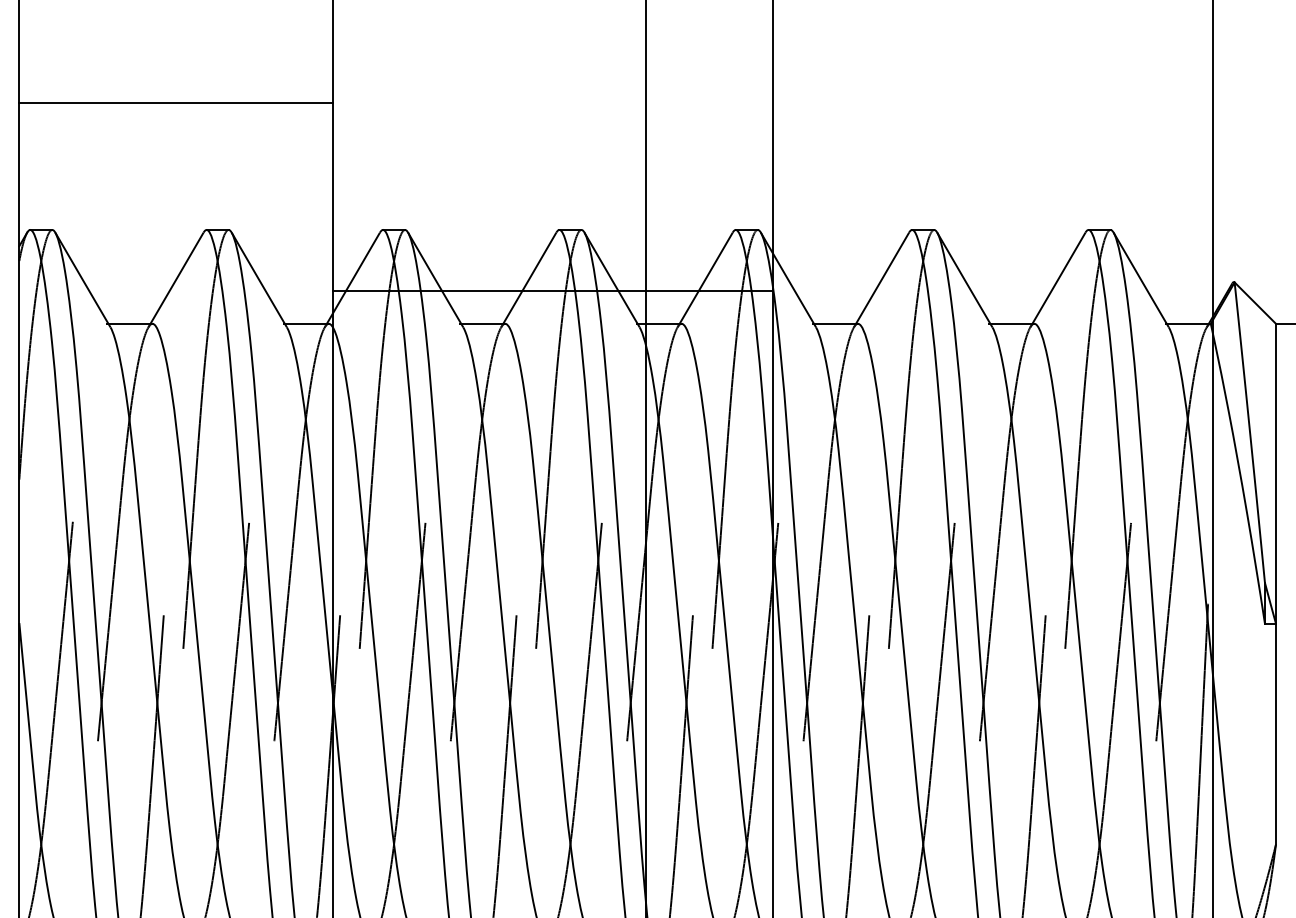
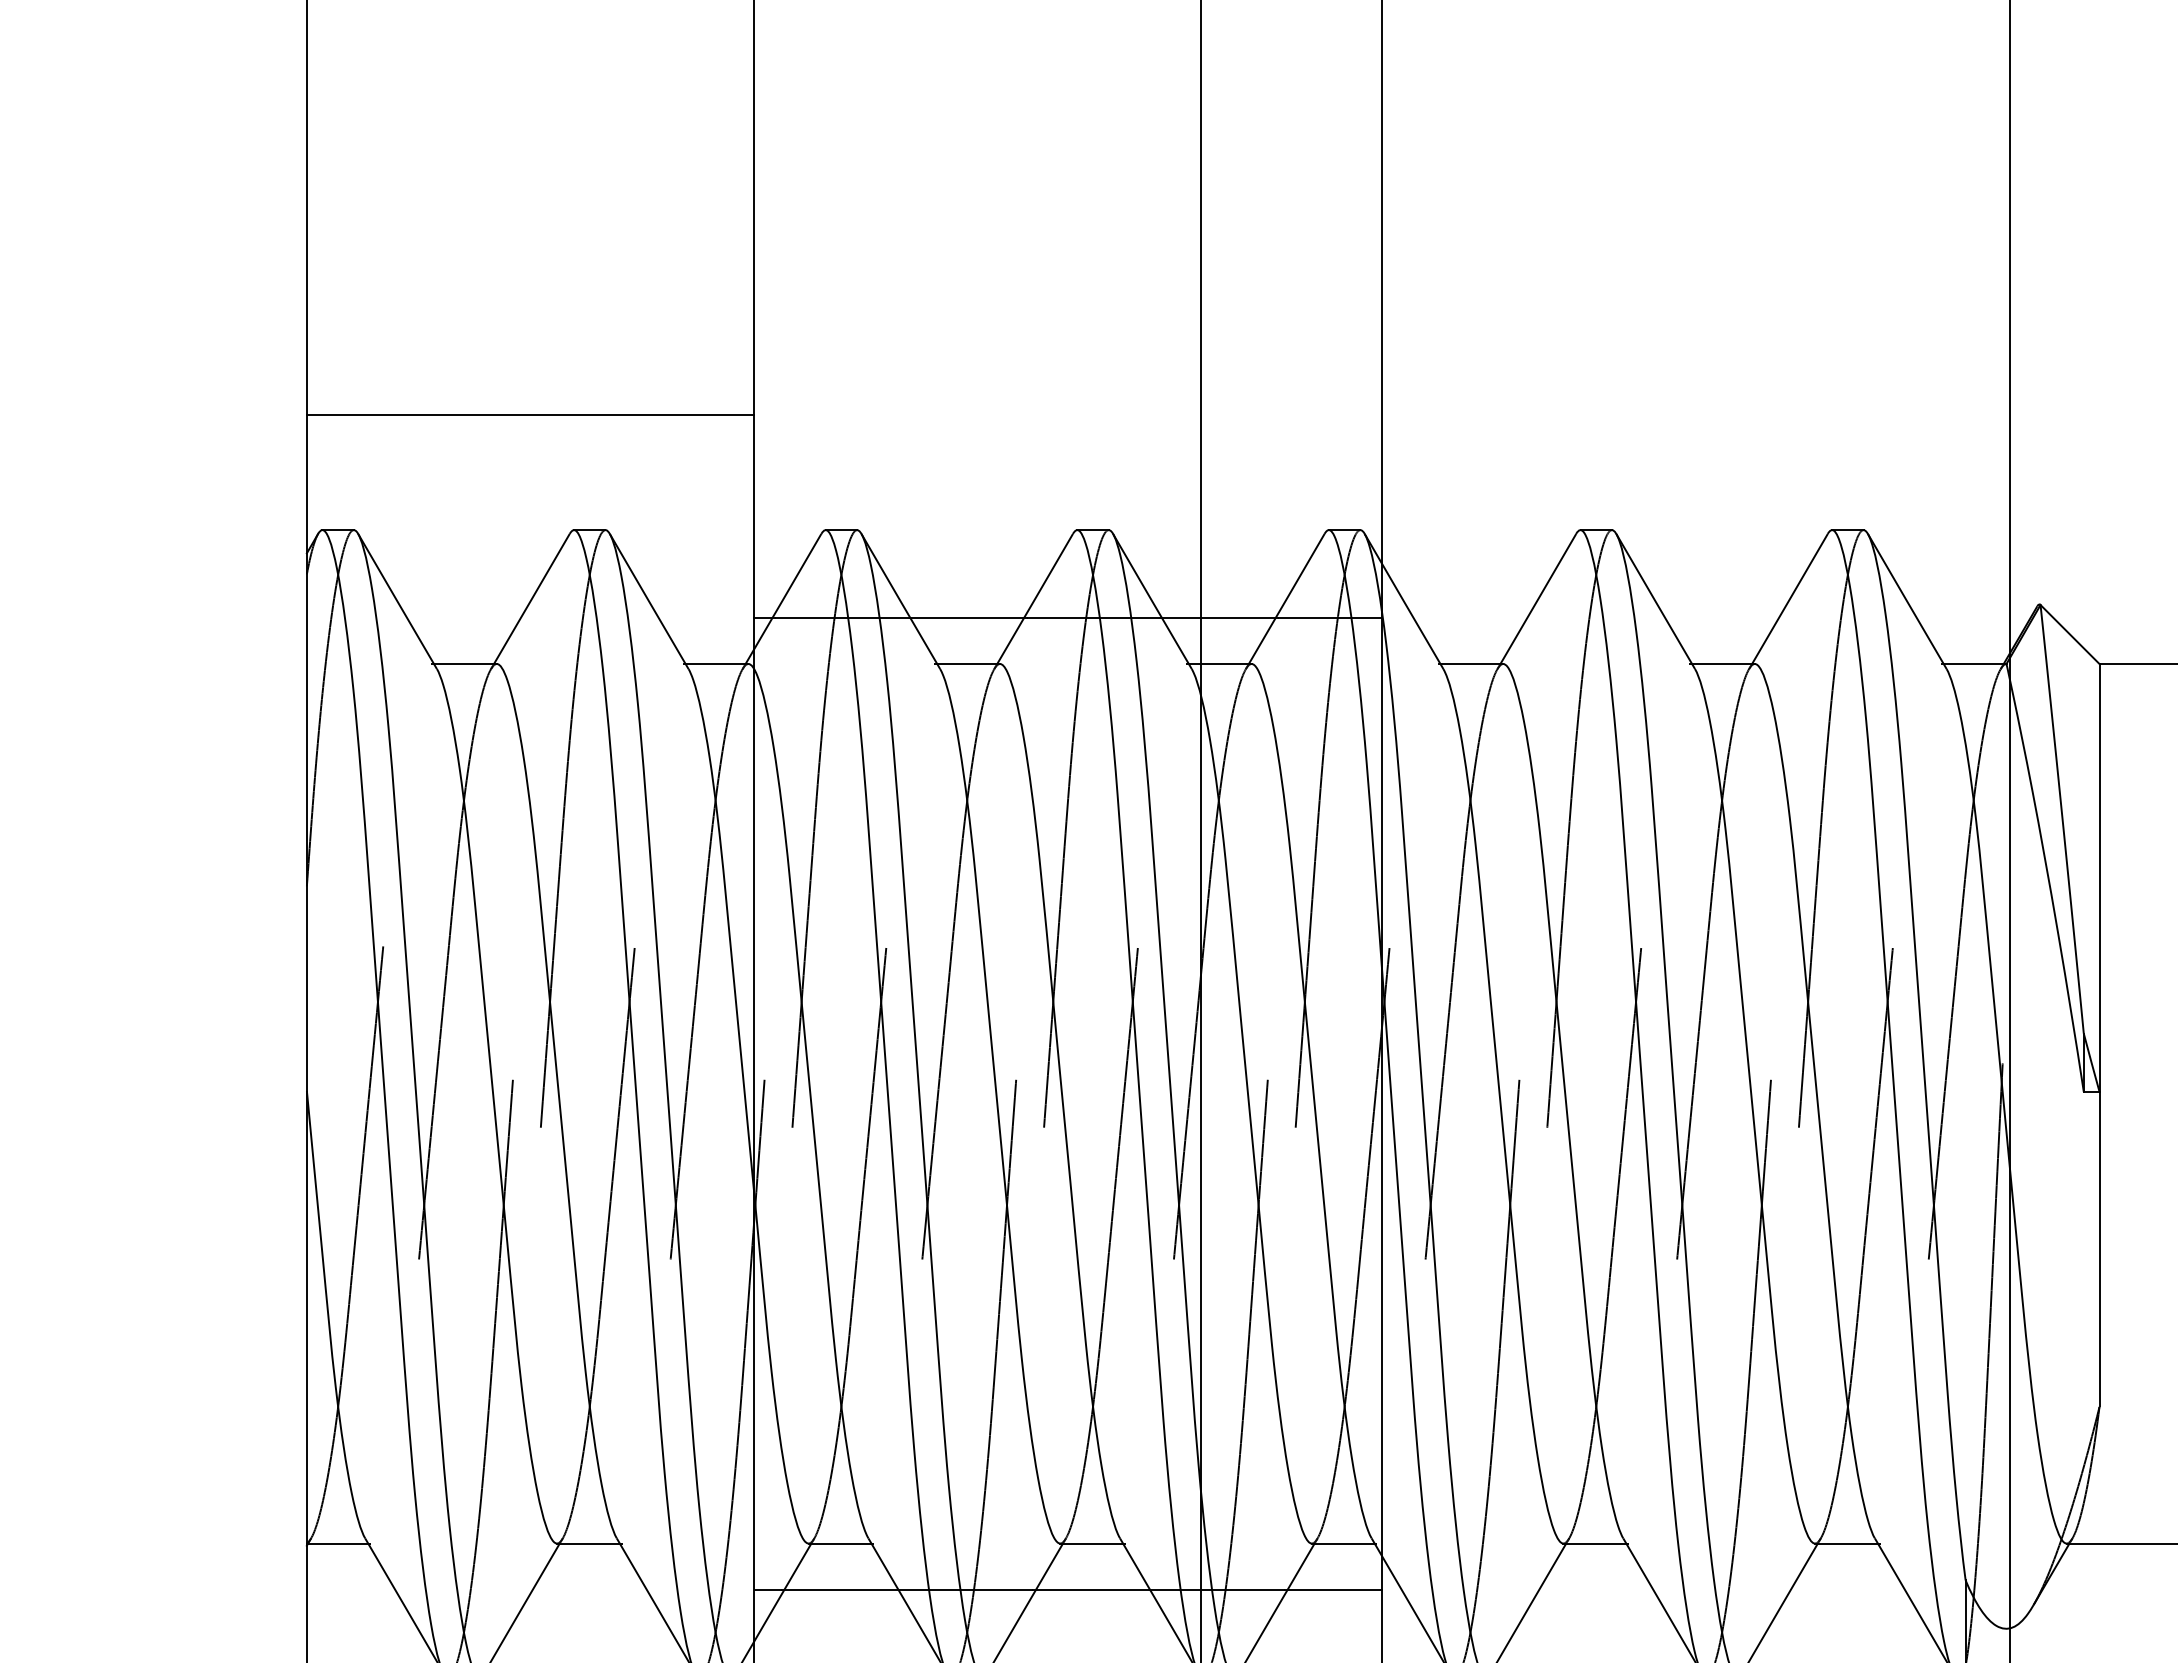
line: (175, 102) -> (529, 414), moved

